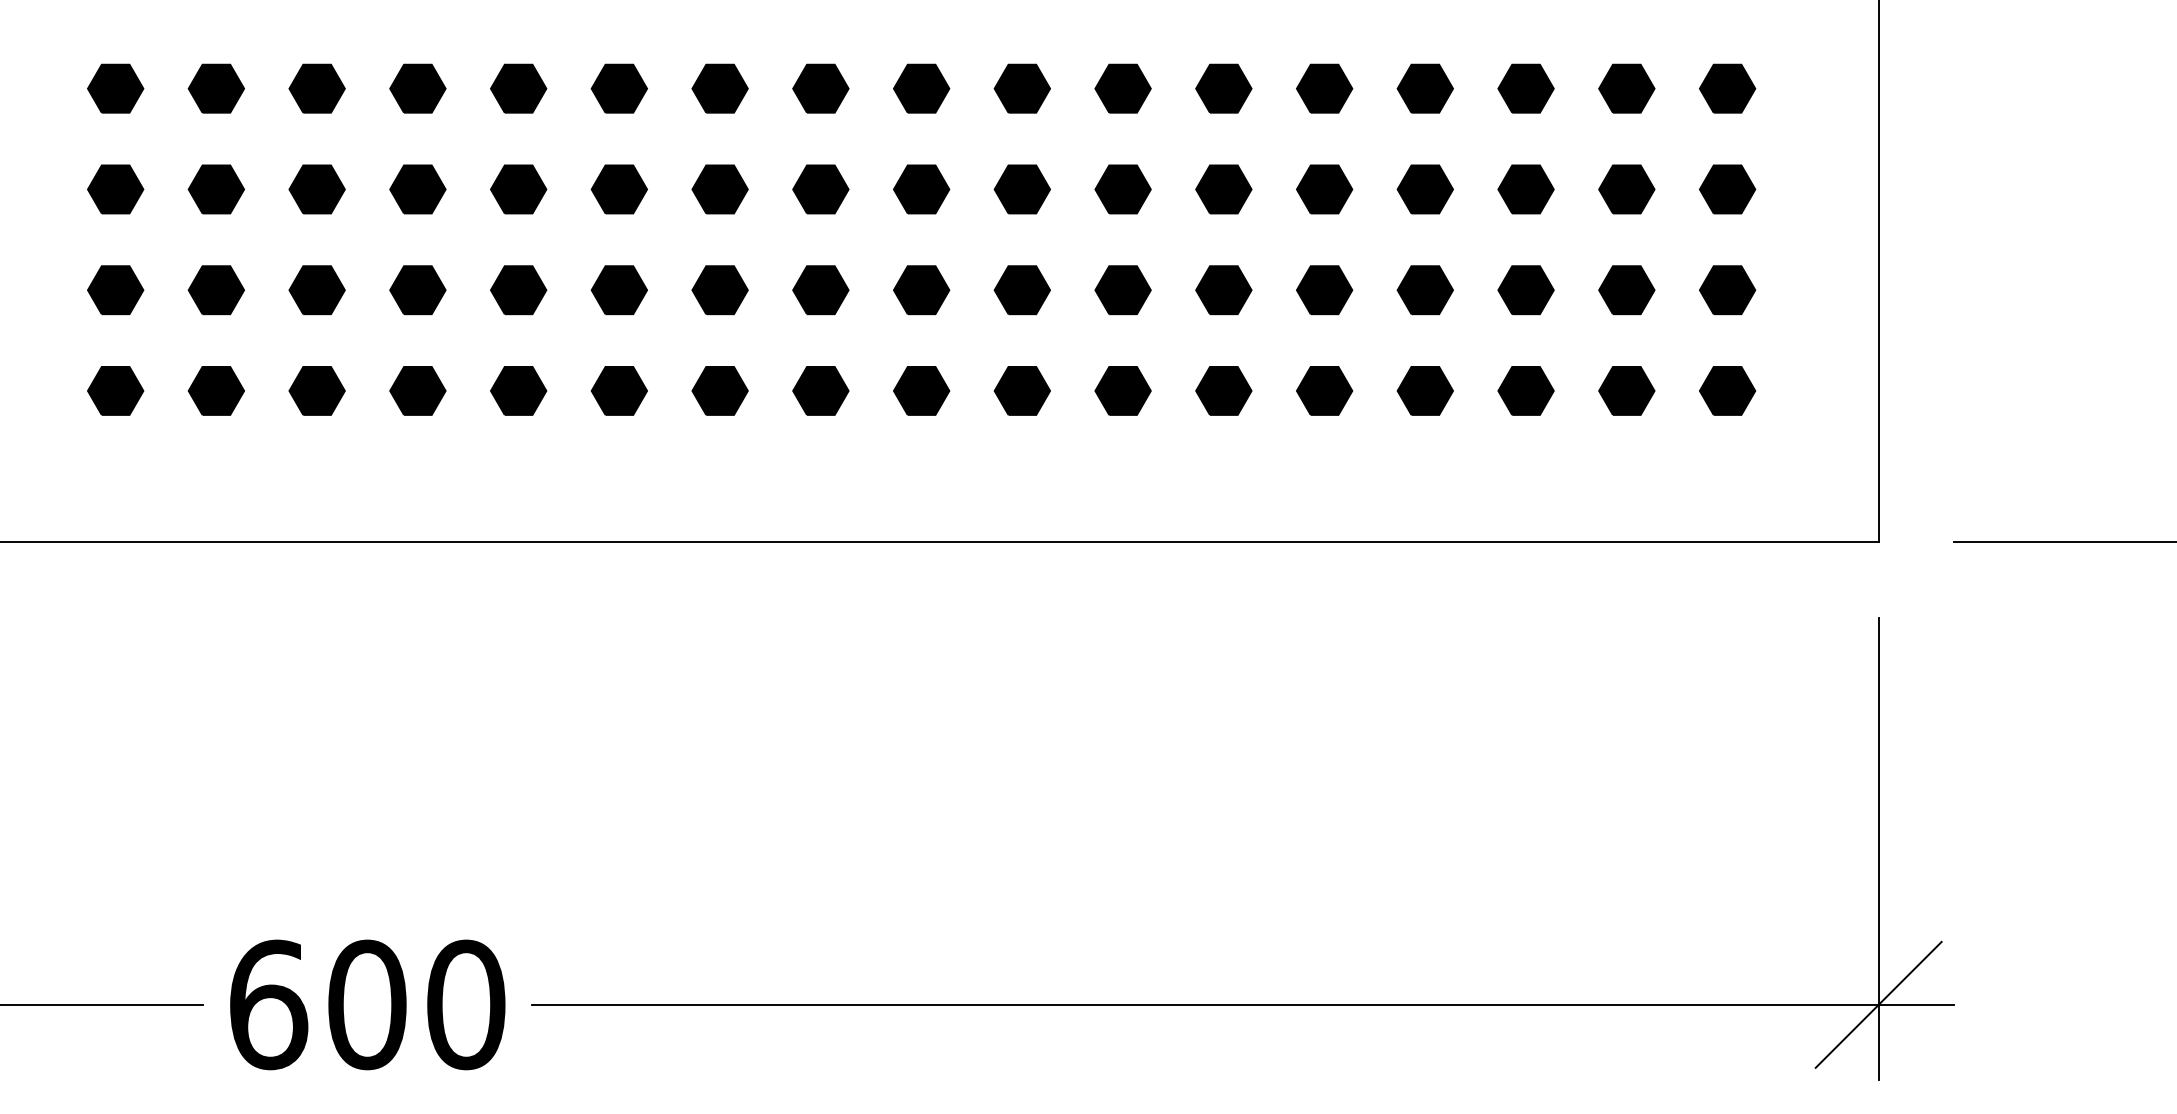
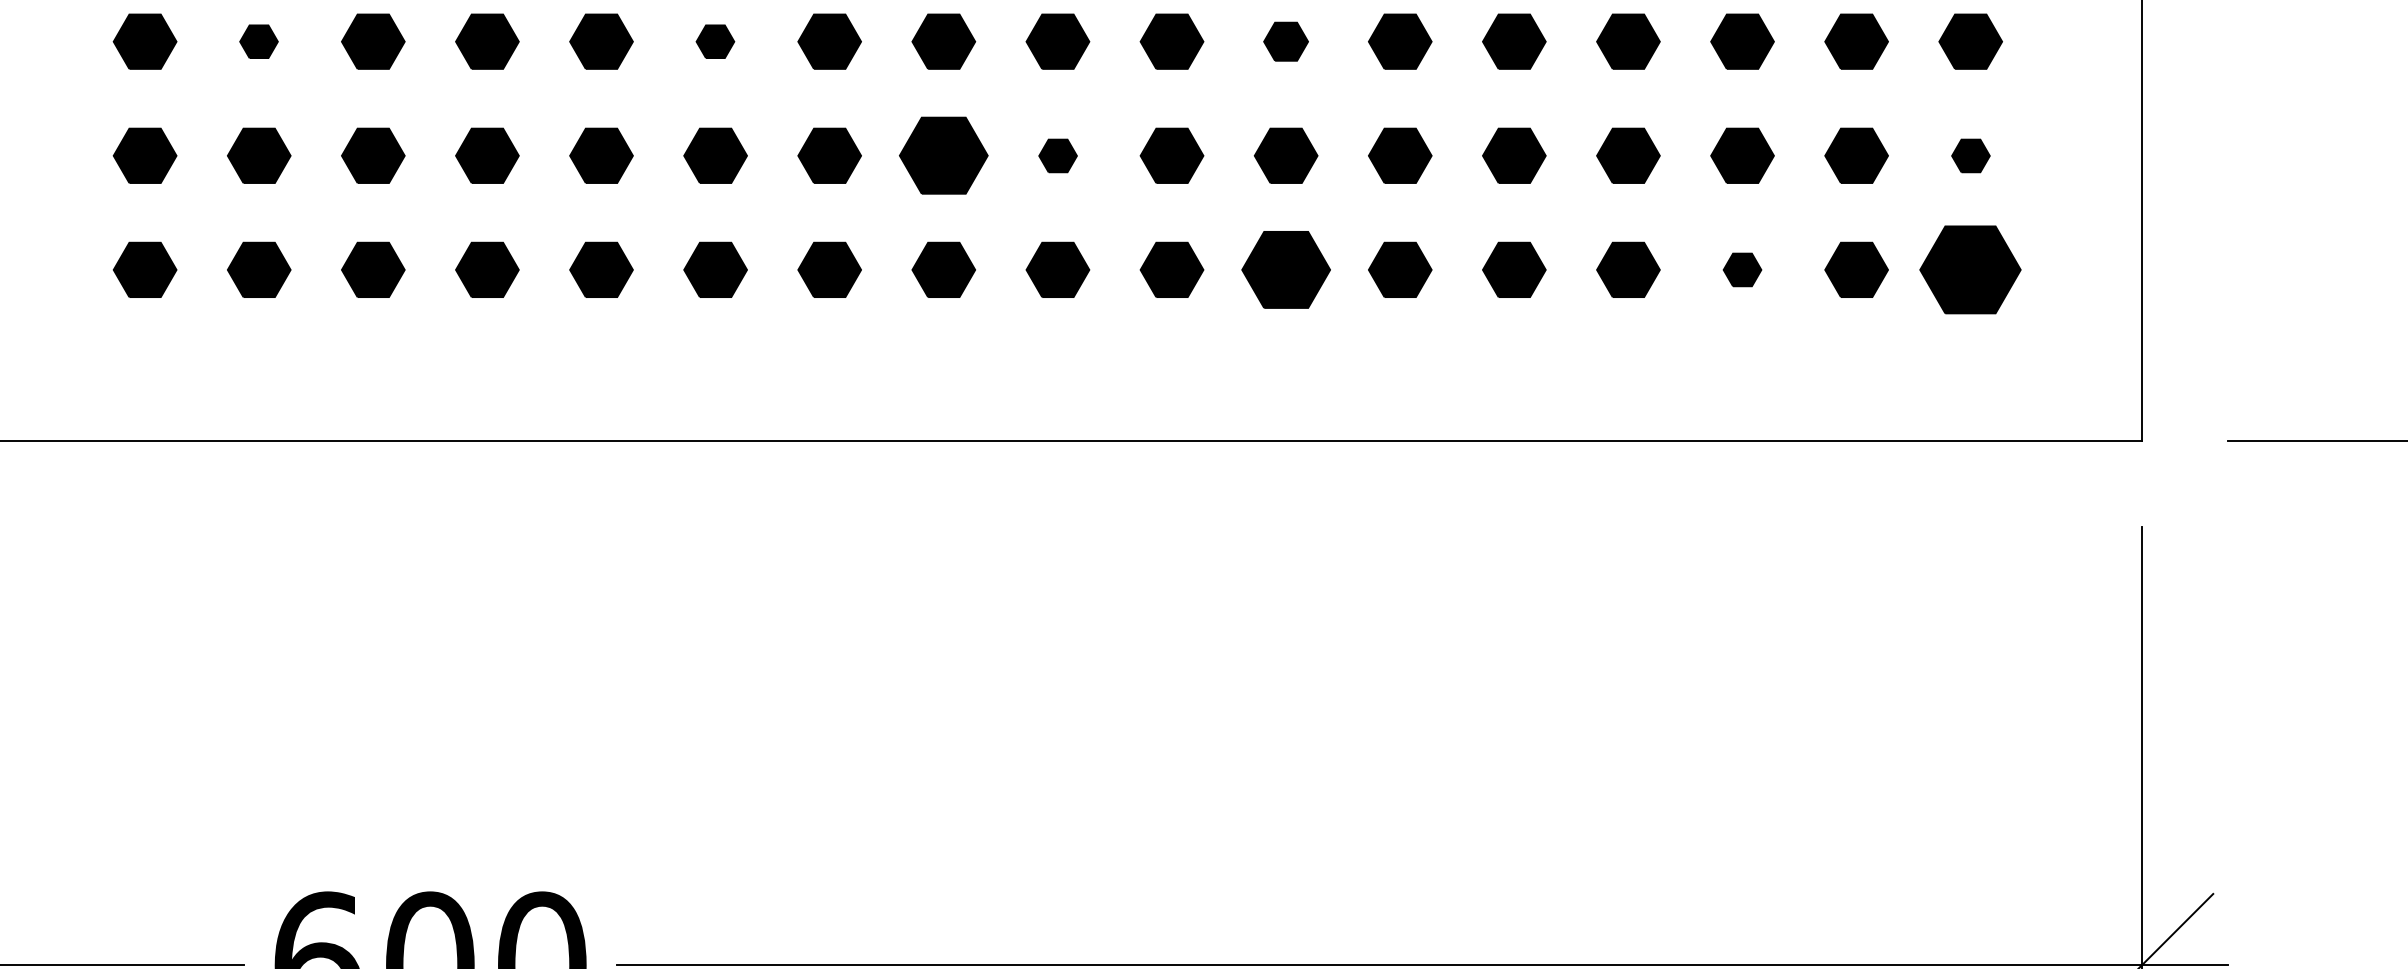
part: (215, 189) -> (258, 41), size x0.6
part: (618, 189) -> (714, 41), size x0.6
part: (1122, 189) -> (1285, 41), size x0.7
part: (820, 290) -> (943, 156), size x1.4
part: (921, 290) -> (1057, 156), size x0.6
part: (1727, 290) -> (1970, 156), size x0.6
part: (1122, 390) -> (1285, 269), size x1.4
part: (1525, 390) -> (1741, 269), size x0.6
part: (1727, 390) -> (1970, 269), size x1.6

